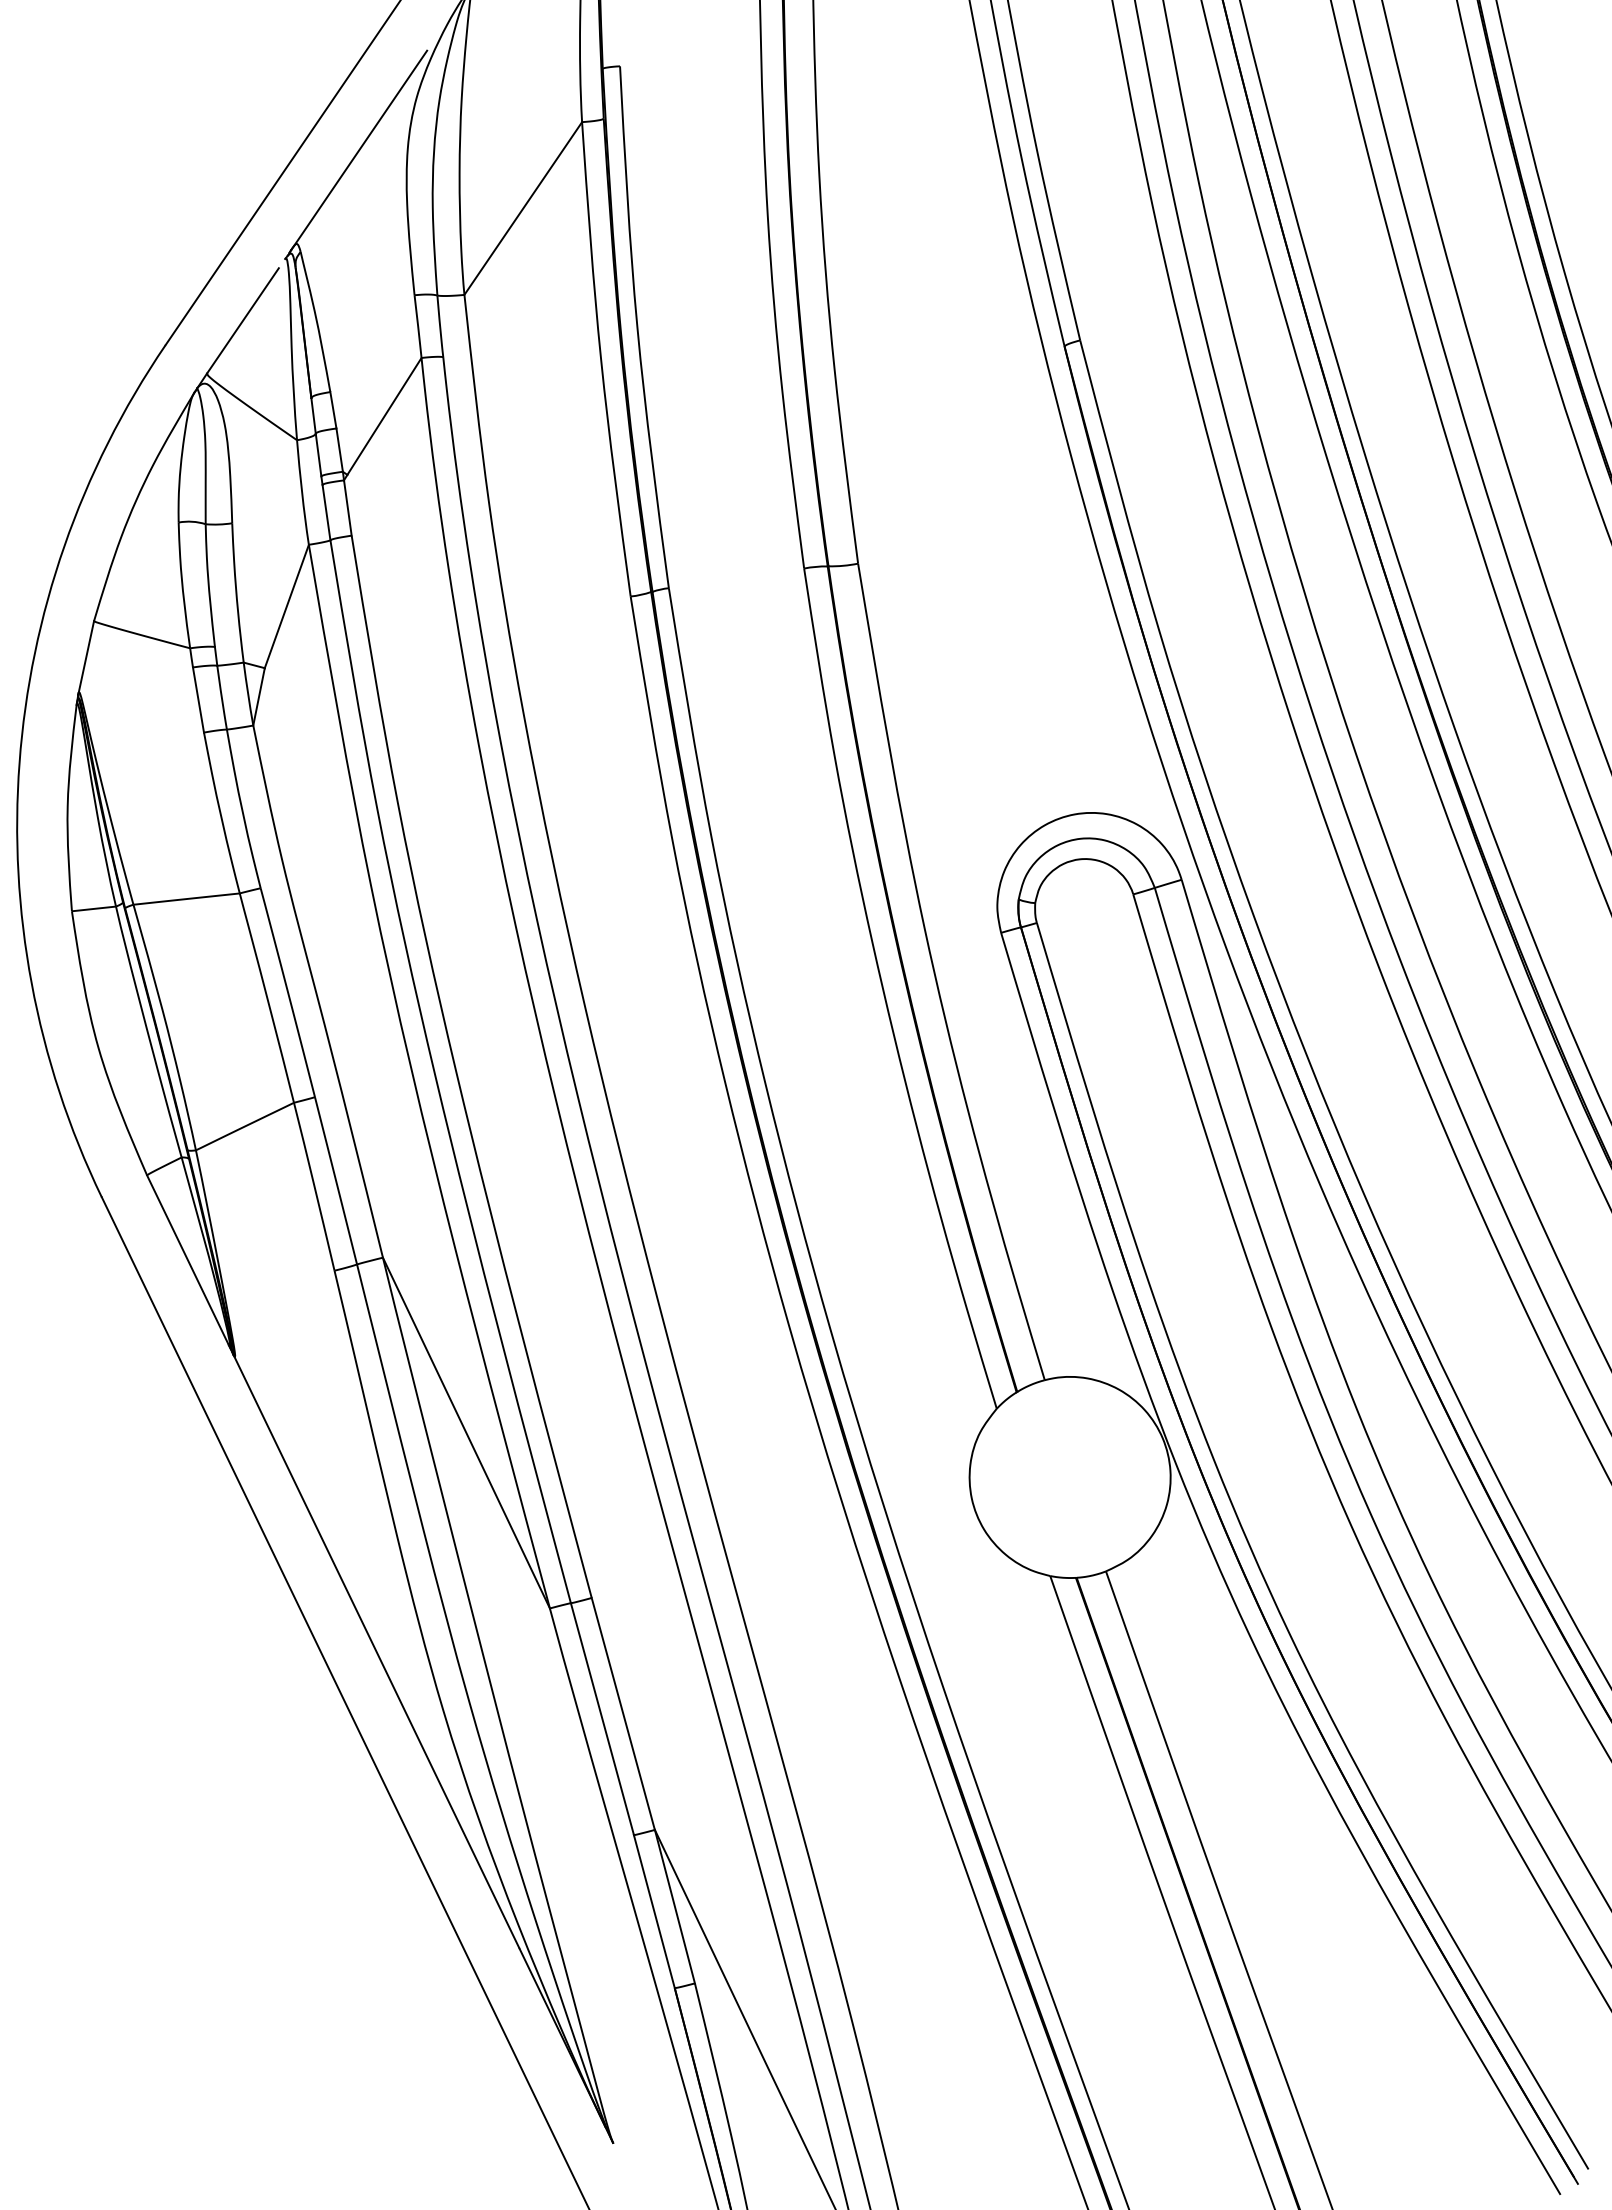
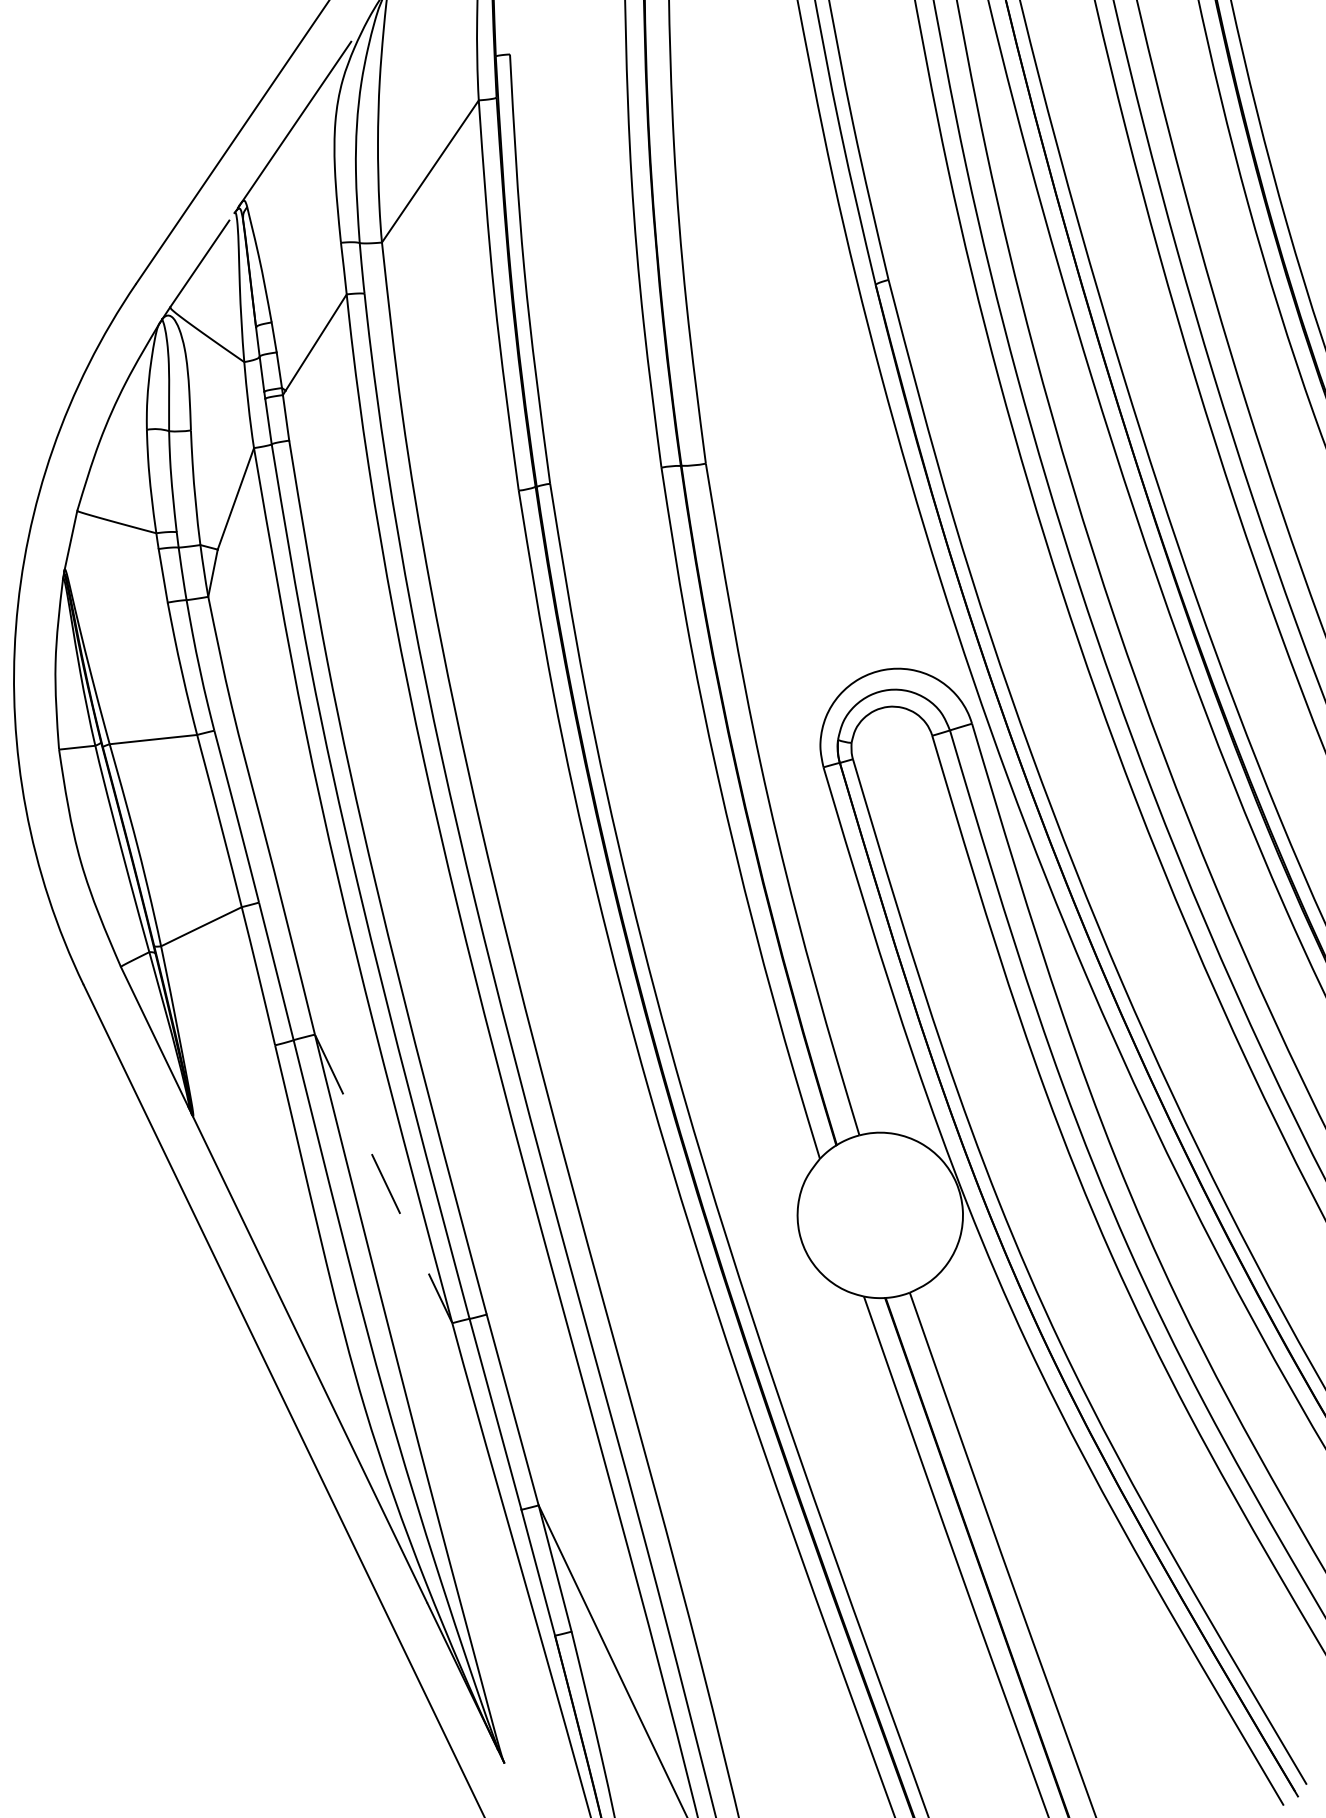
line: (466, 1433) -> (383, 1179), solid -> dashed

